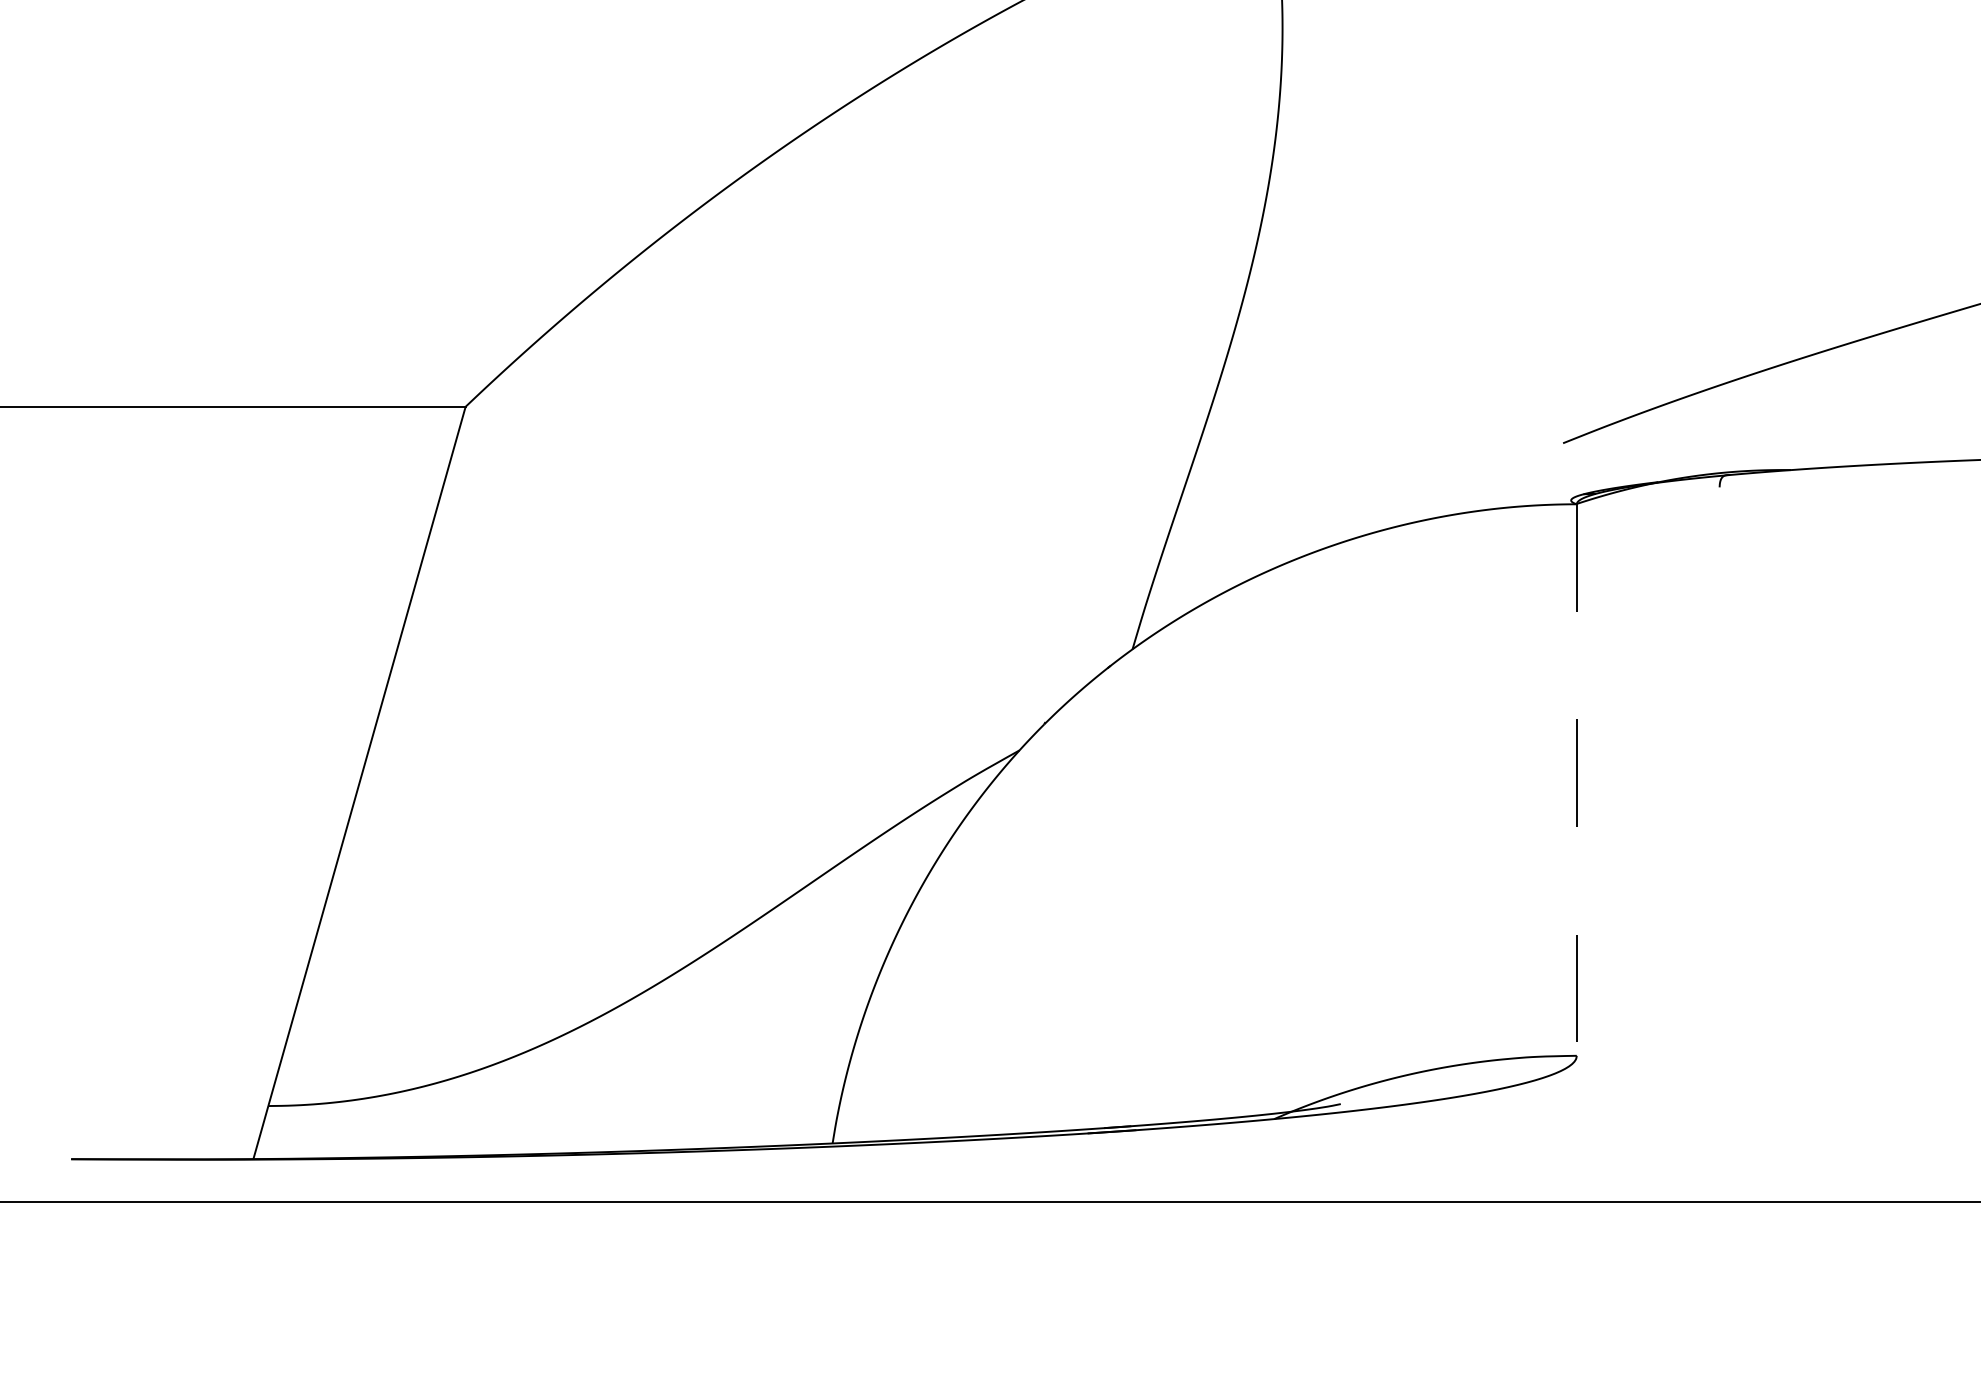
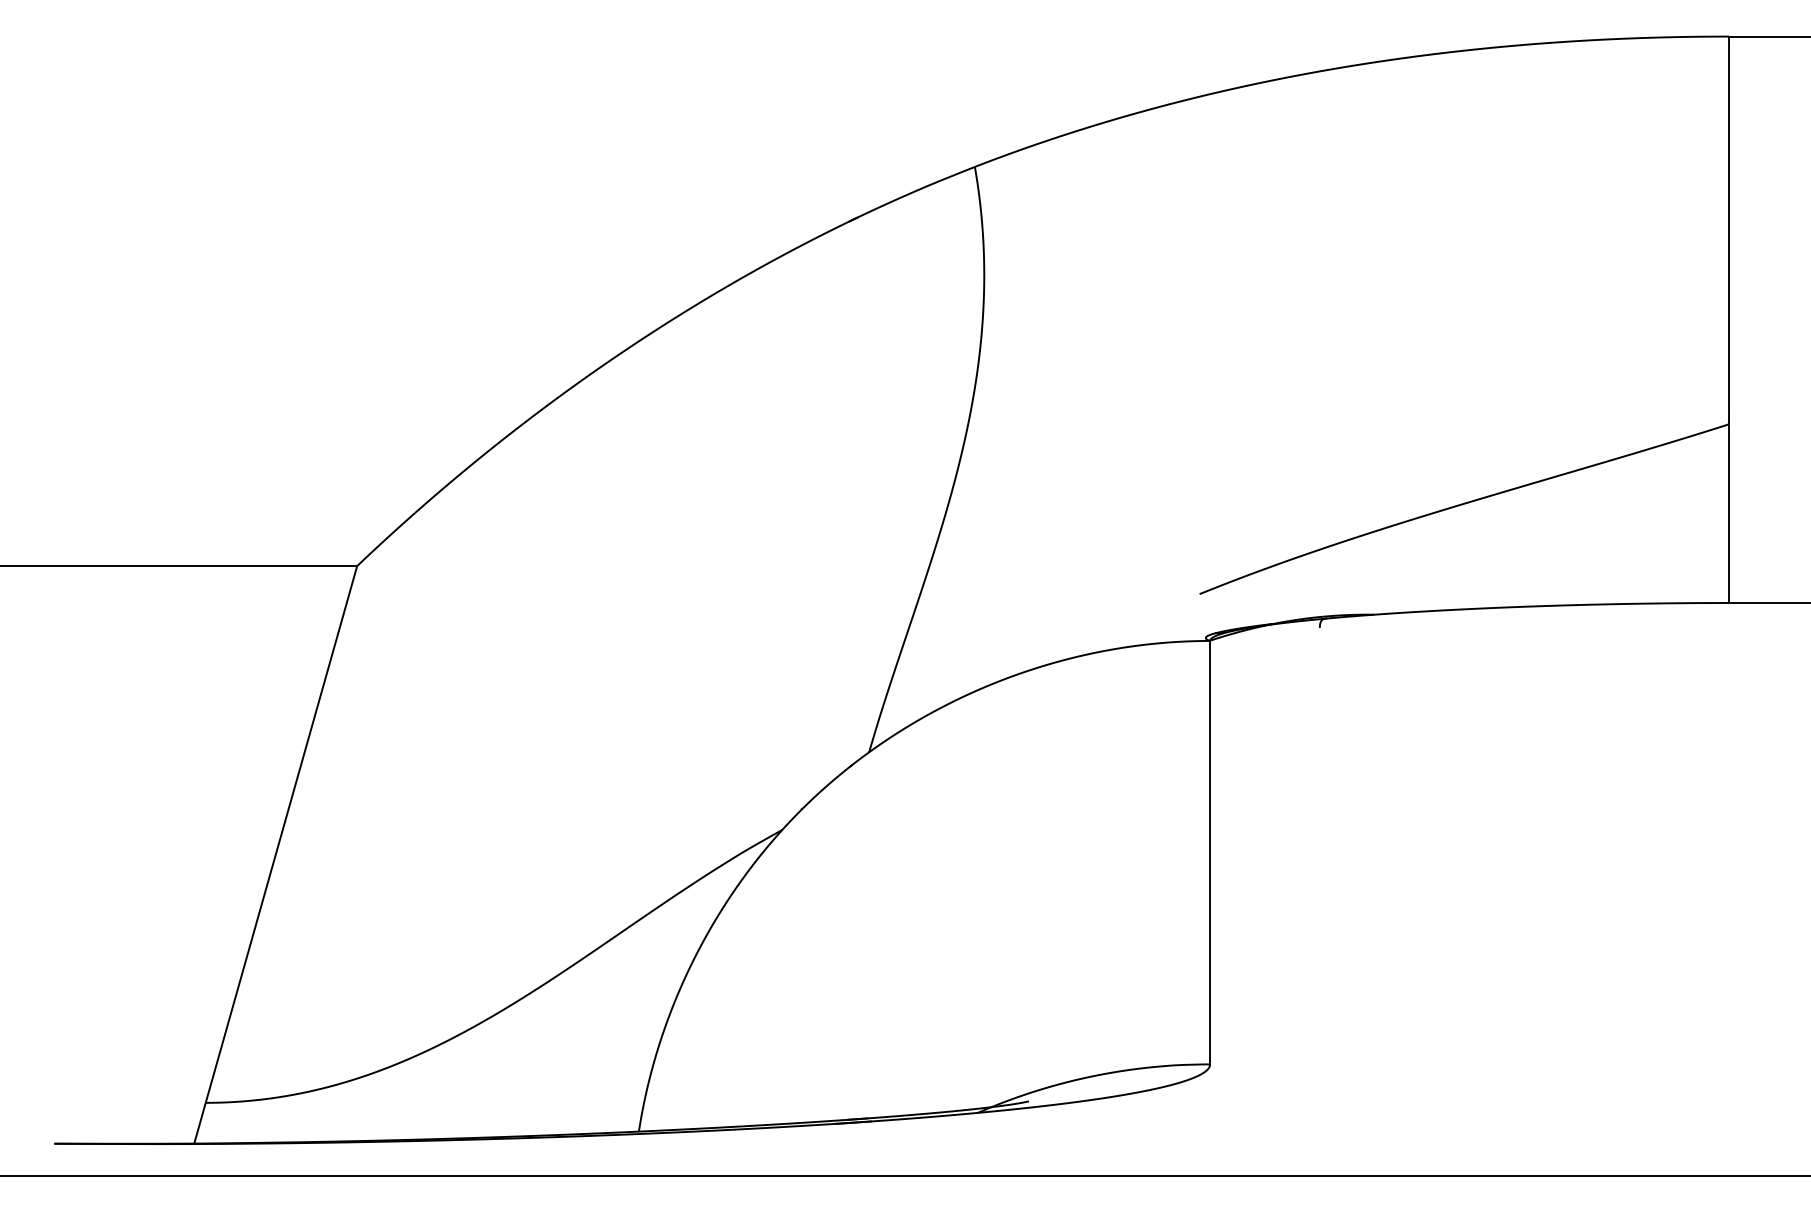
line: (1577, 779) -> (1210, 852), dashed -> solid

